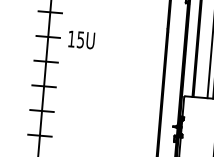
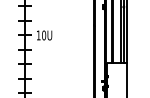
text: (81, 39) -> (44, 35), 15U -> 10U

